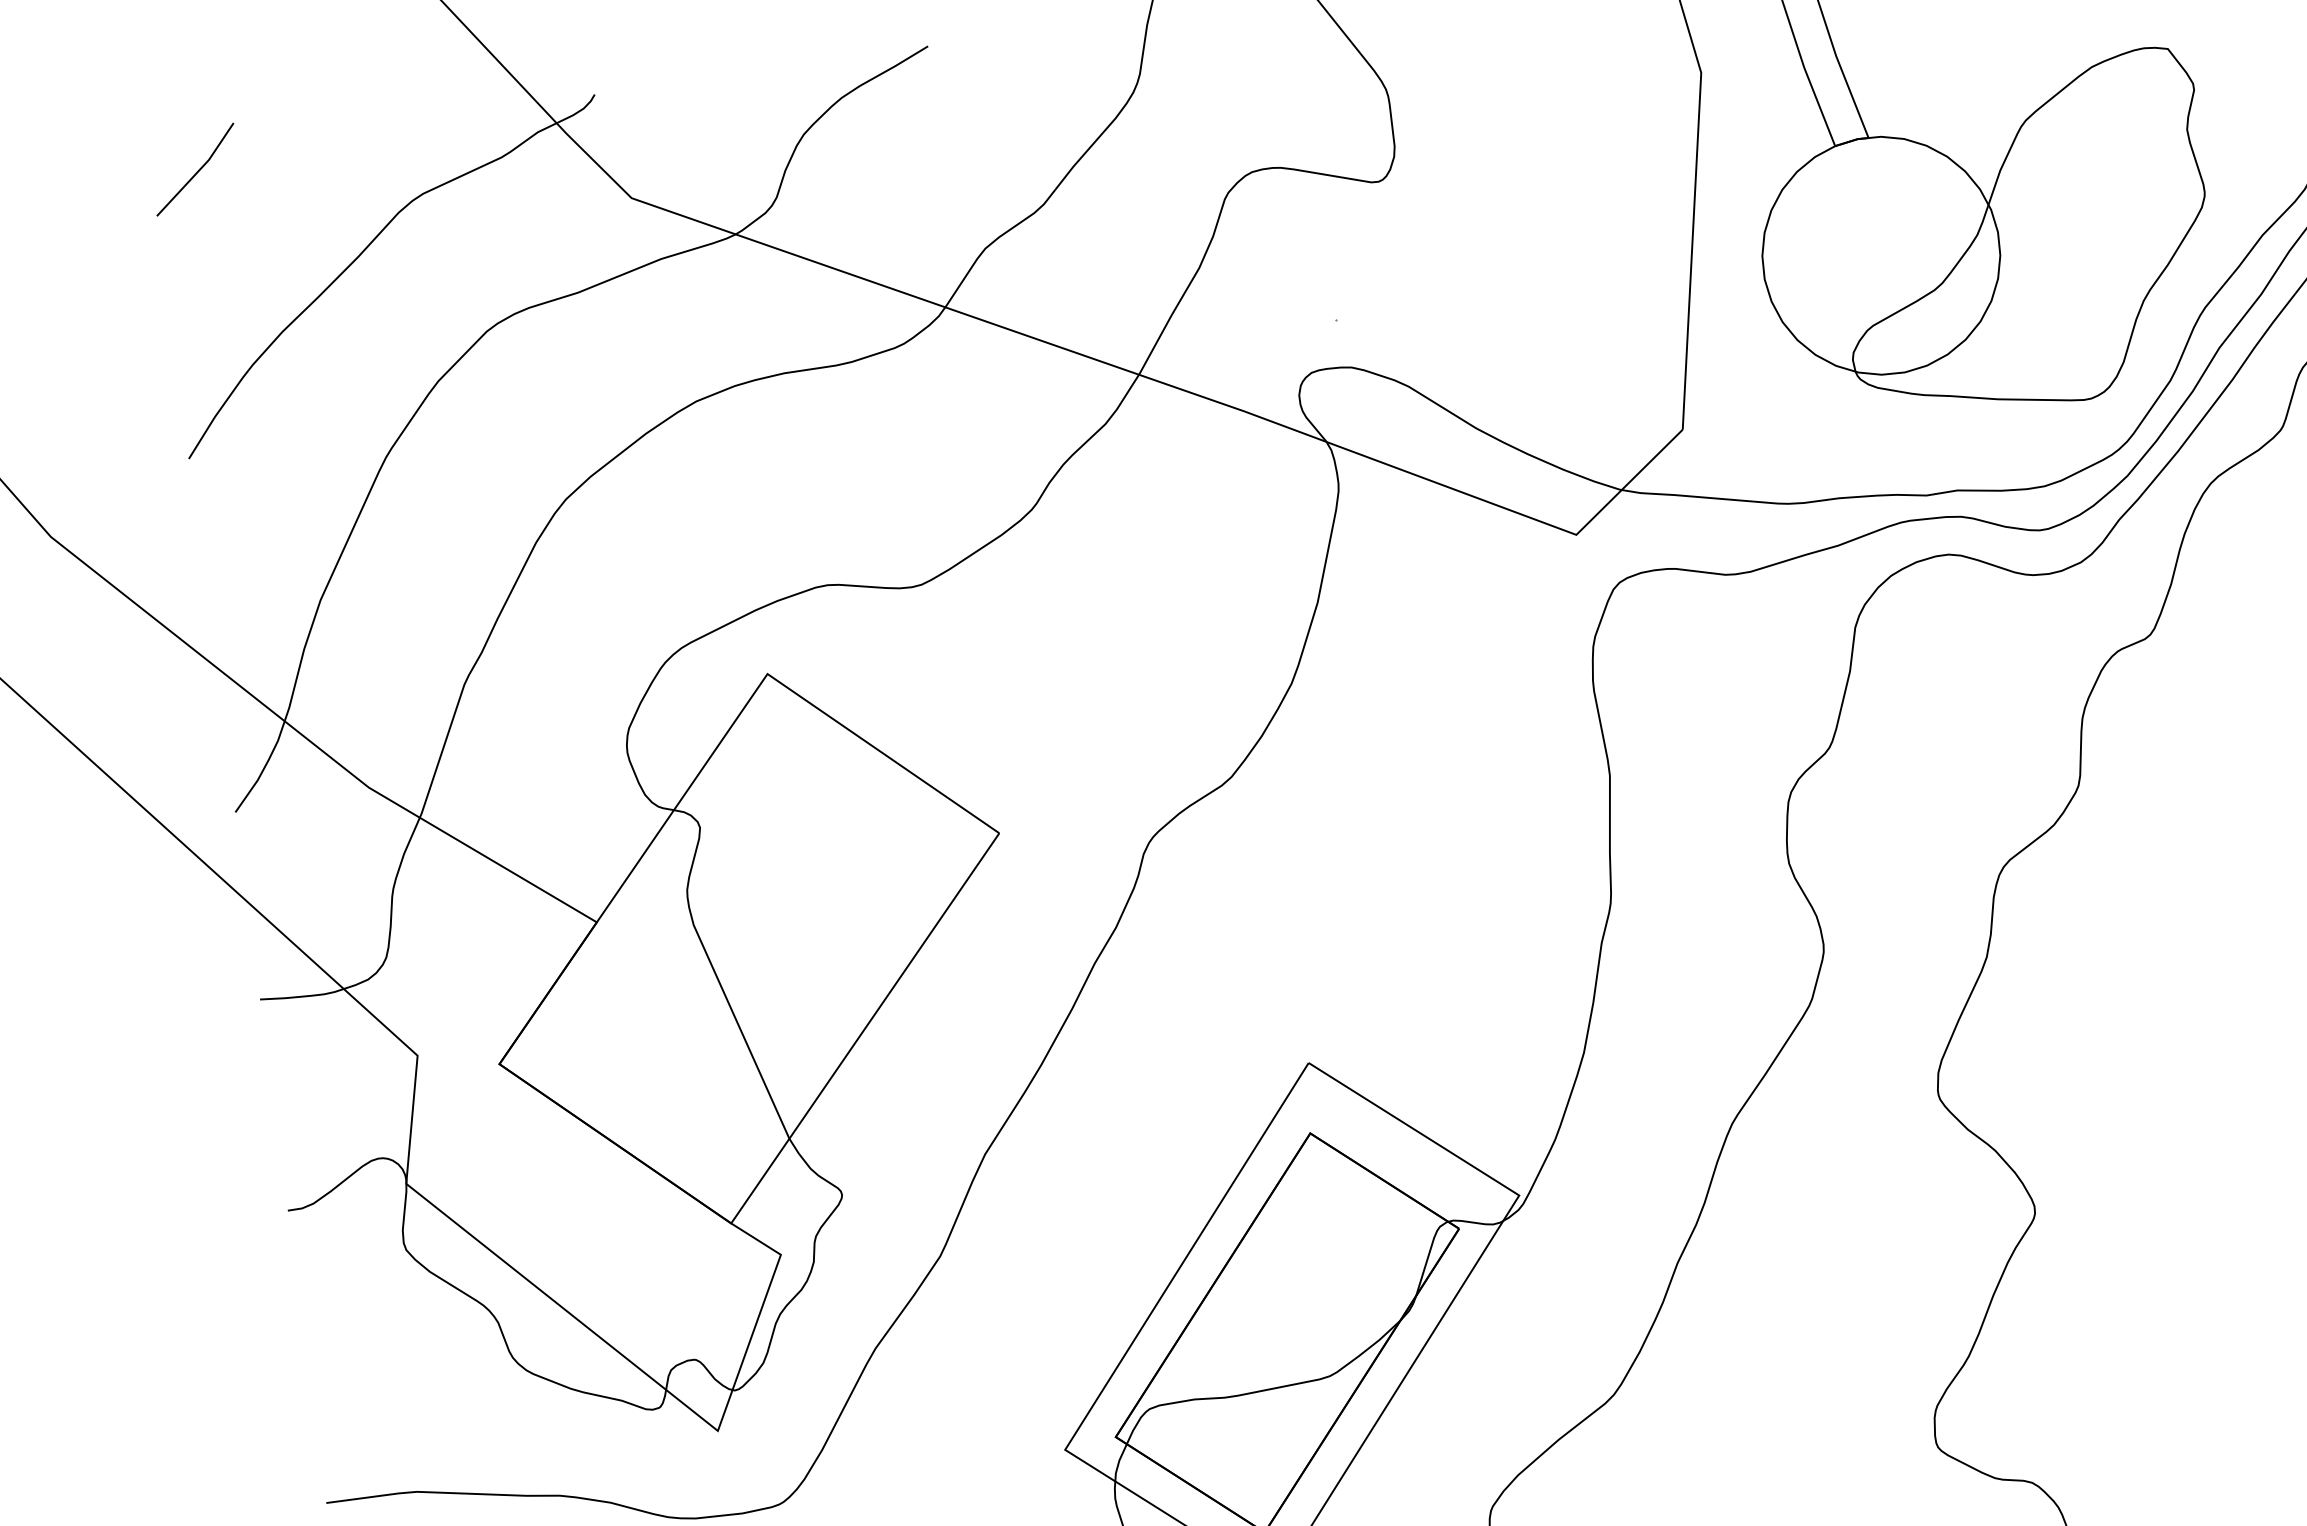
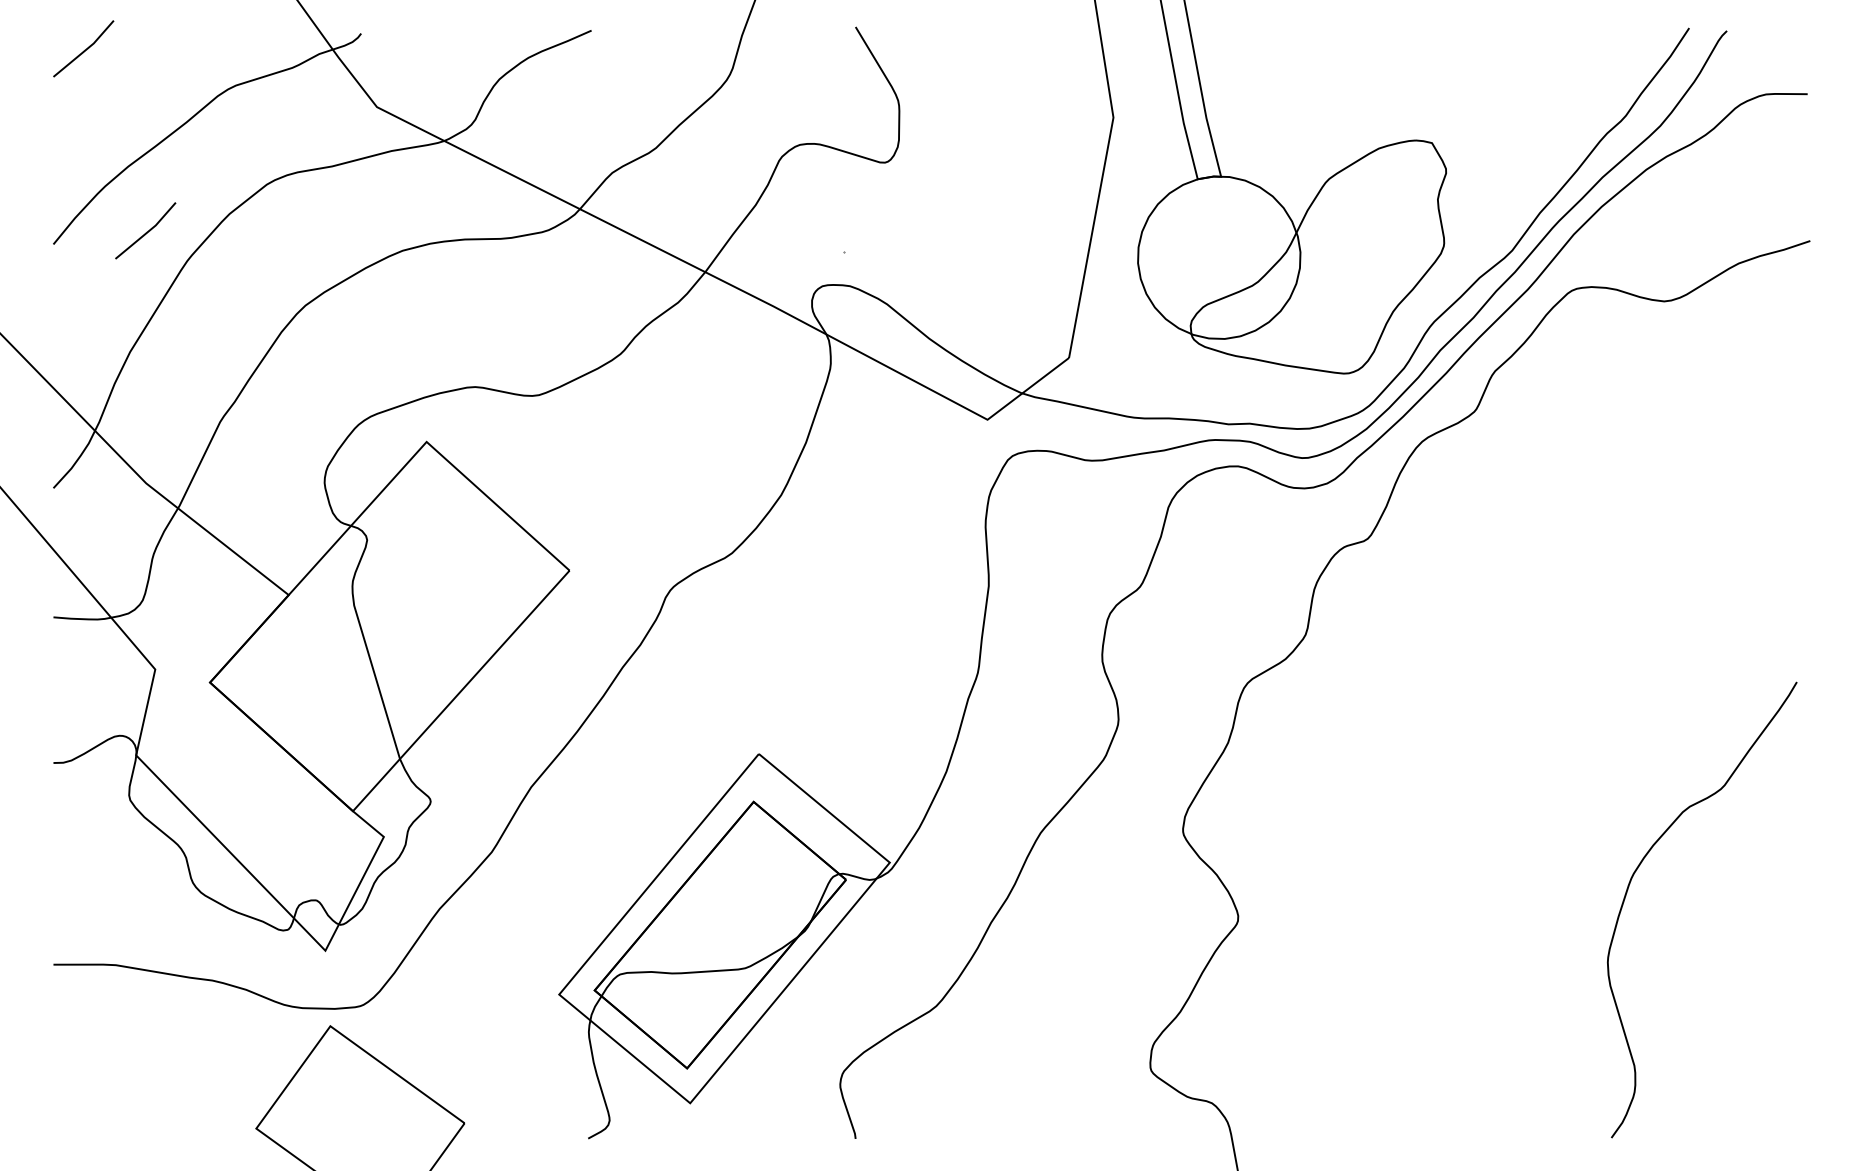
line: (321, 422) -> (146, 231), added

